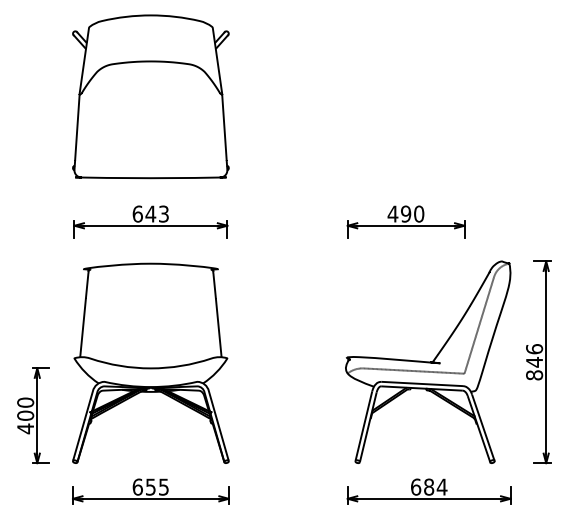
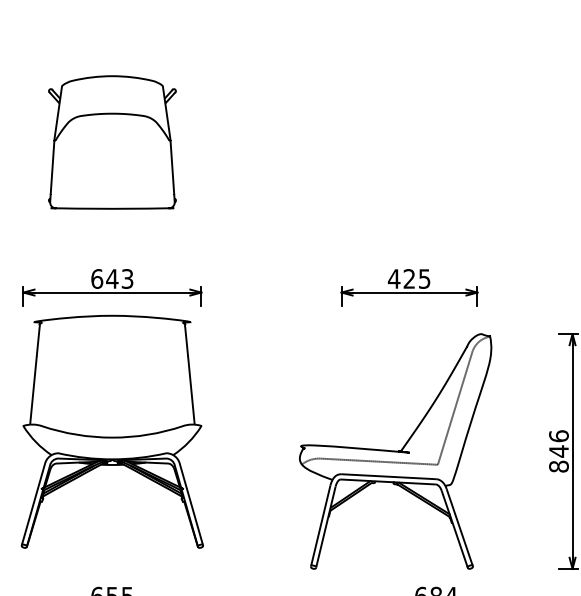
part: (150, 96) -> (111, 142), size x0.7
text: (412, 213) -> (416, 278), 490 -> 425
part: (428, 361) -> (395, 450), moved
part: (150, 362) -> (111, 430), moved

